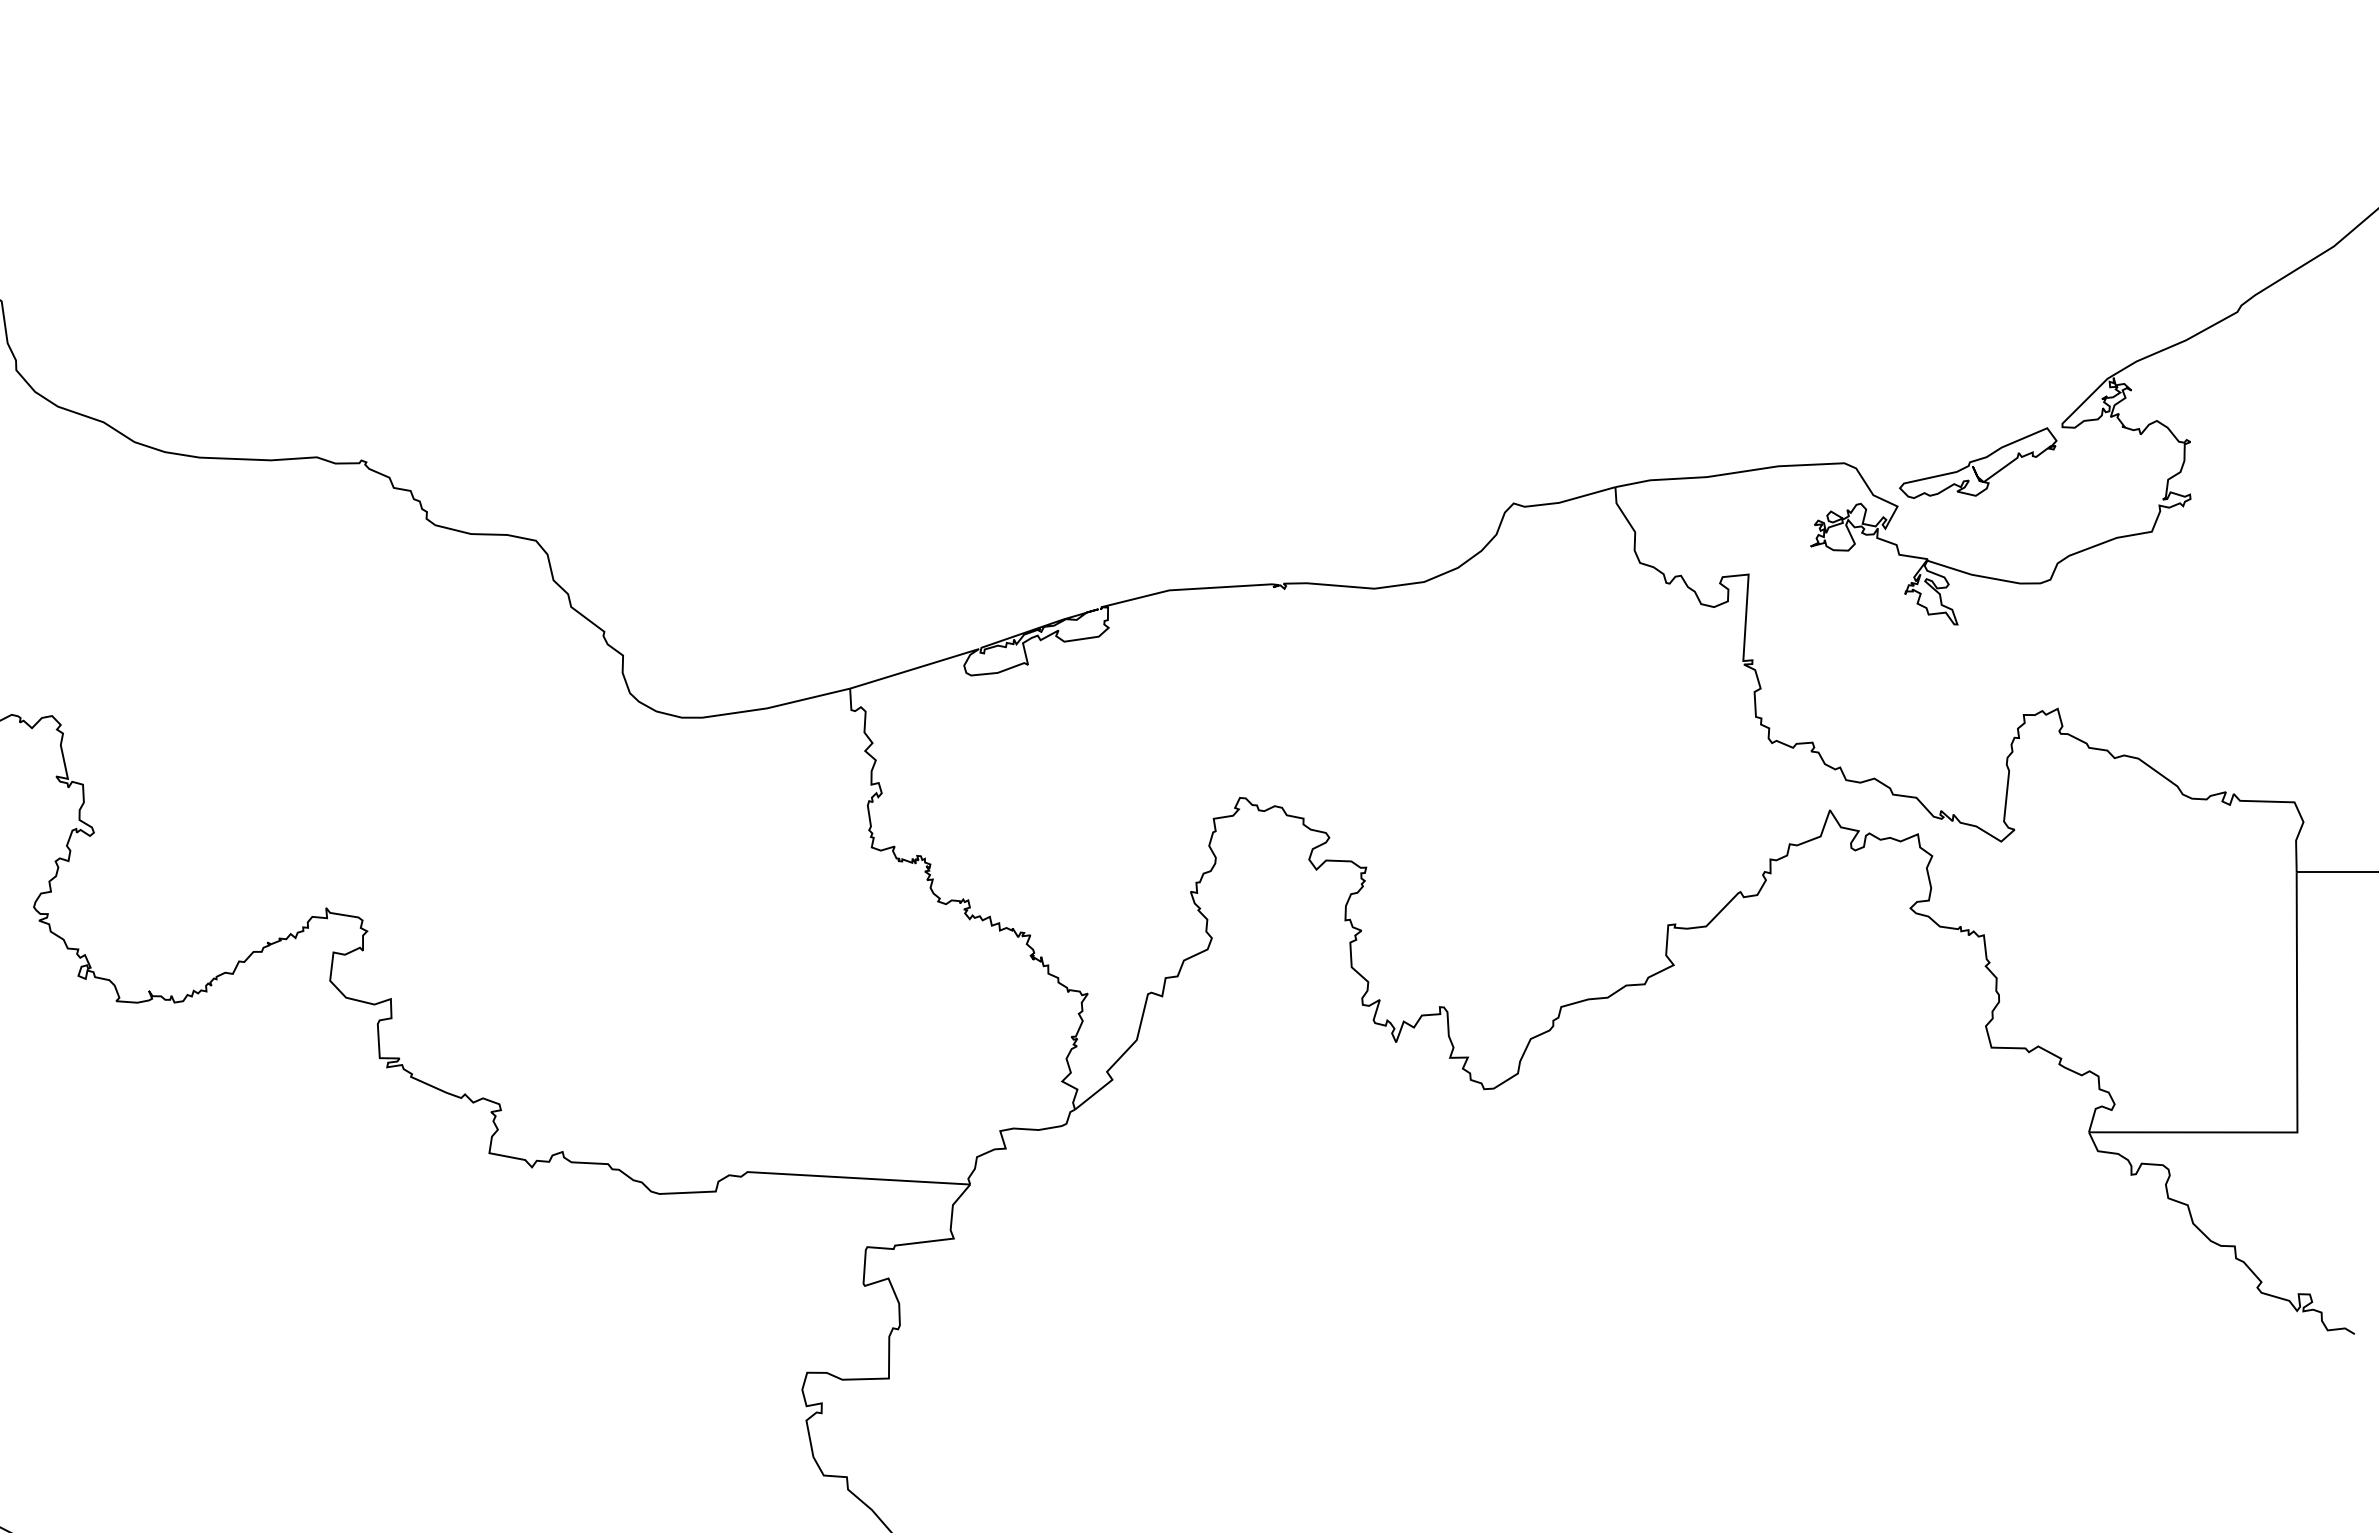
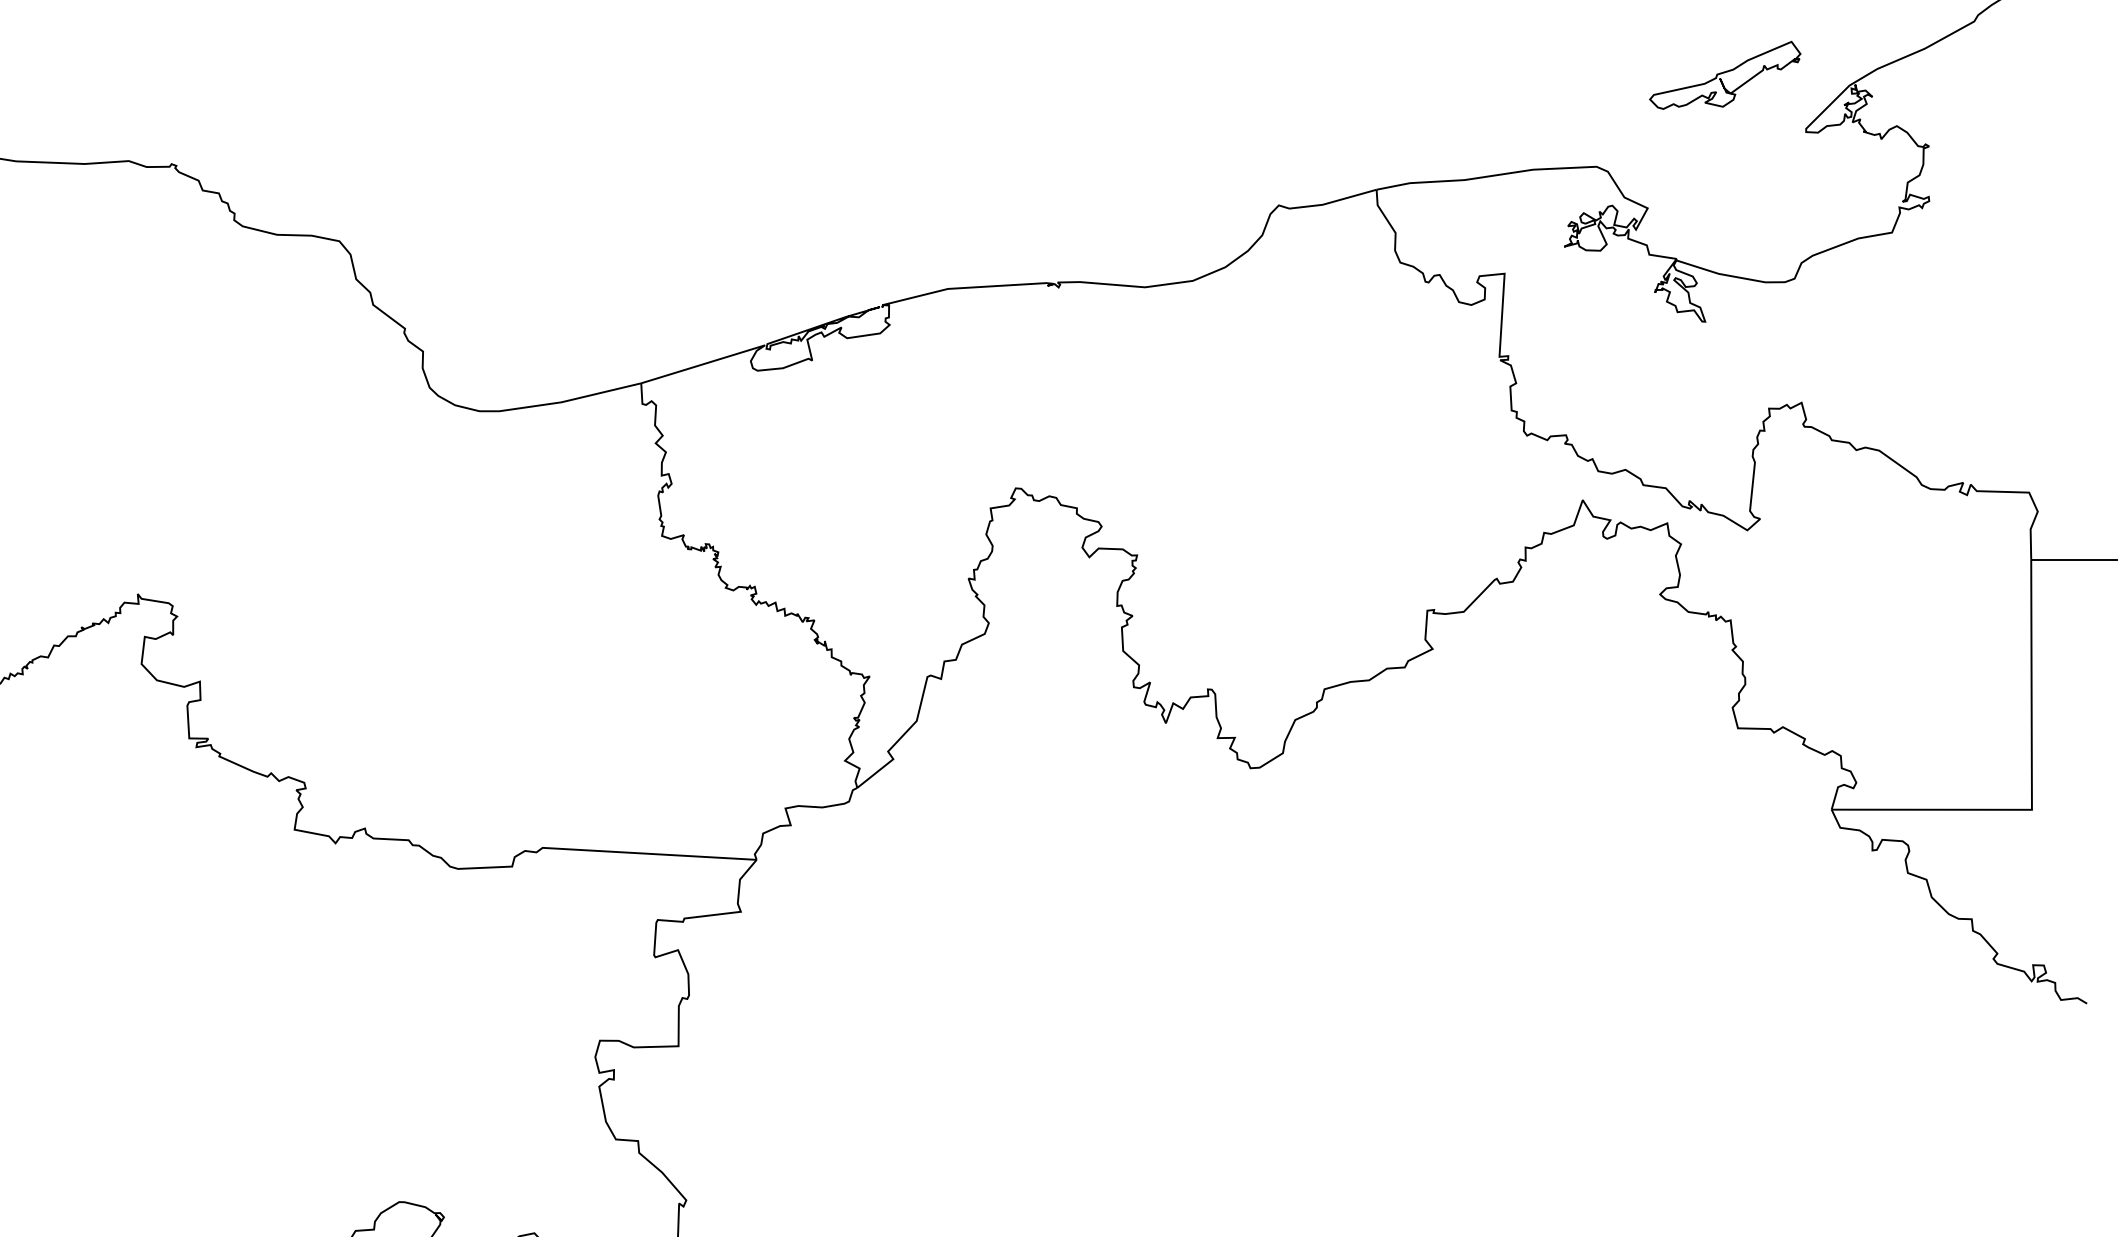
part: (1978, 462) -> (1725, 74), moved

